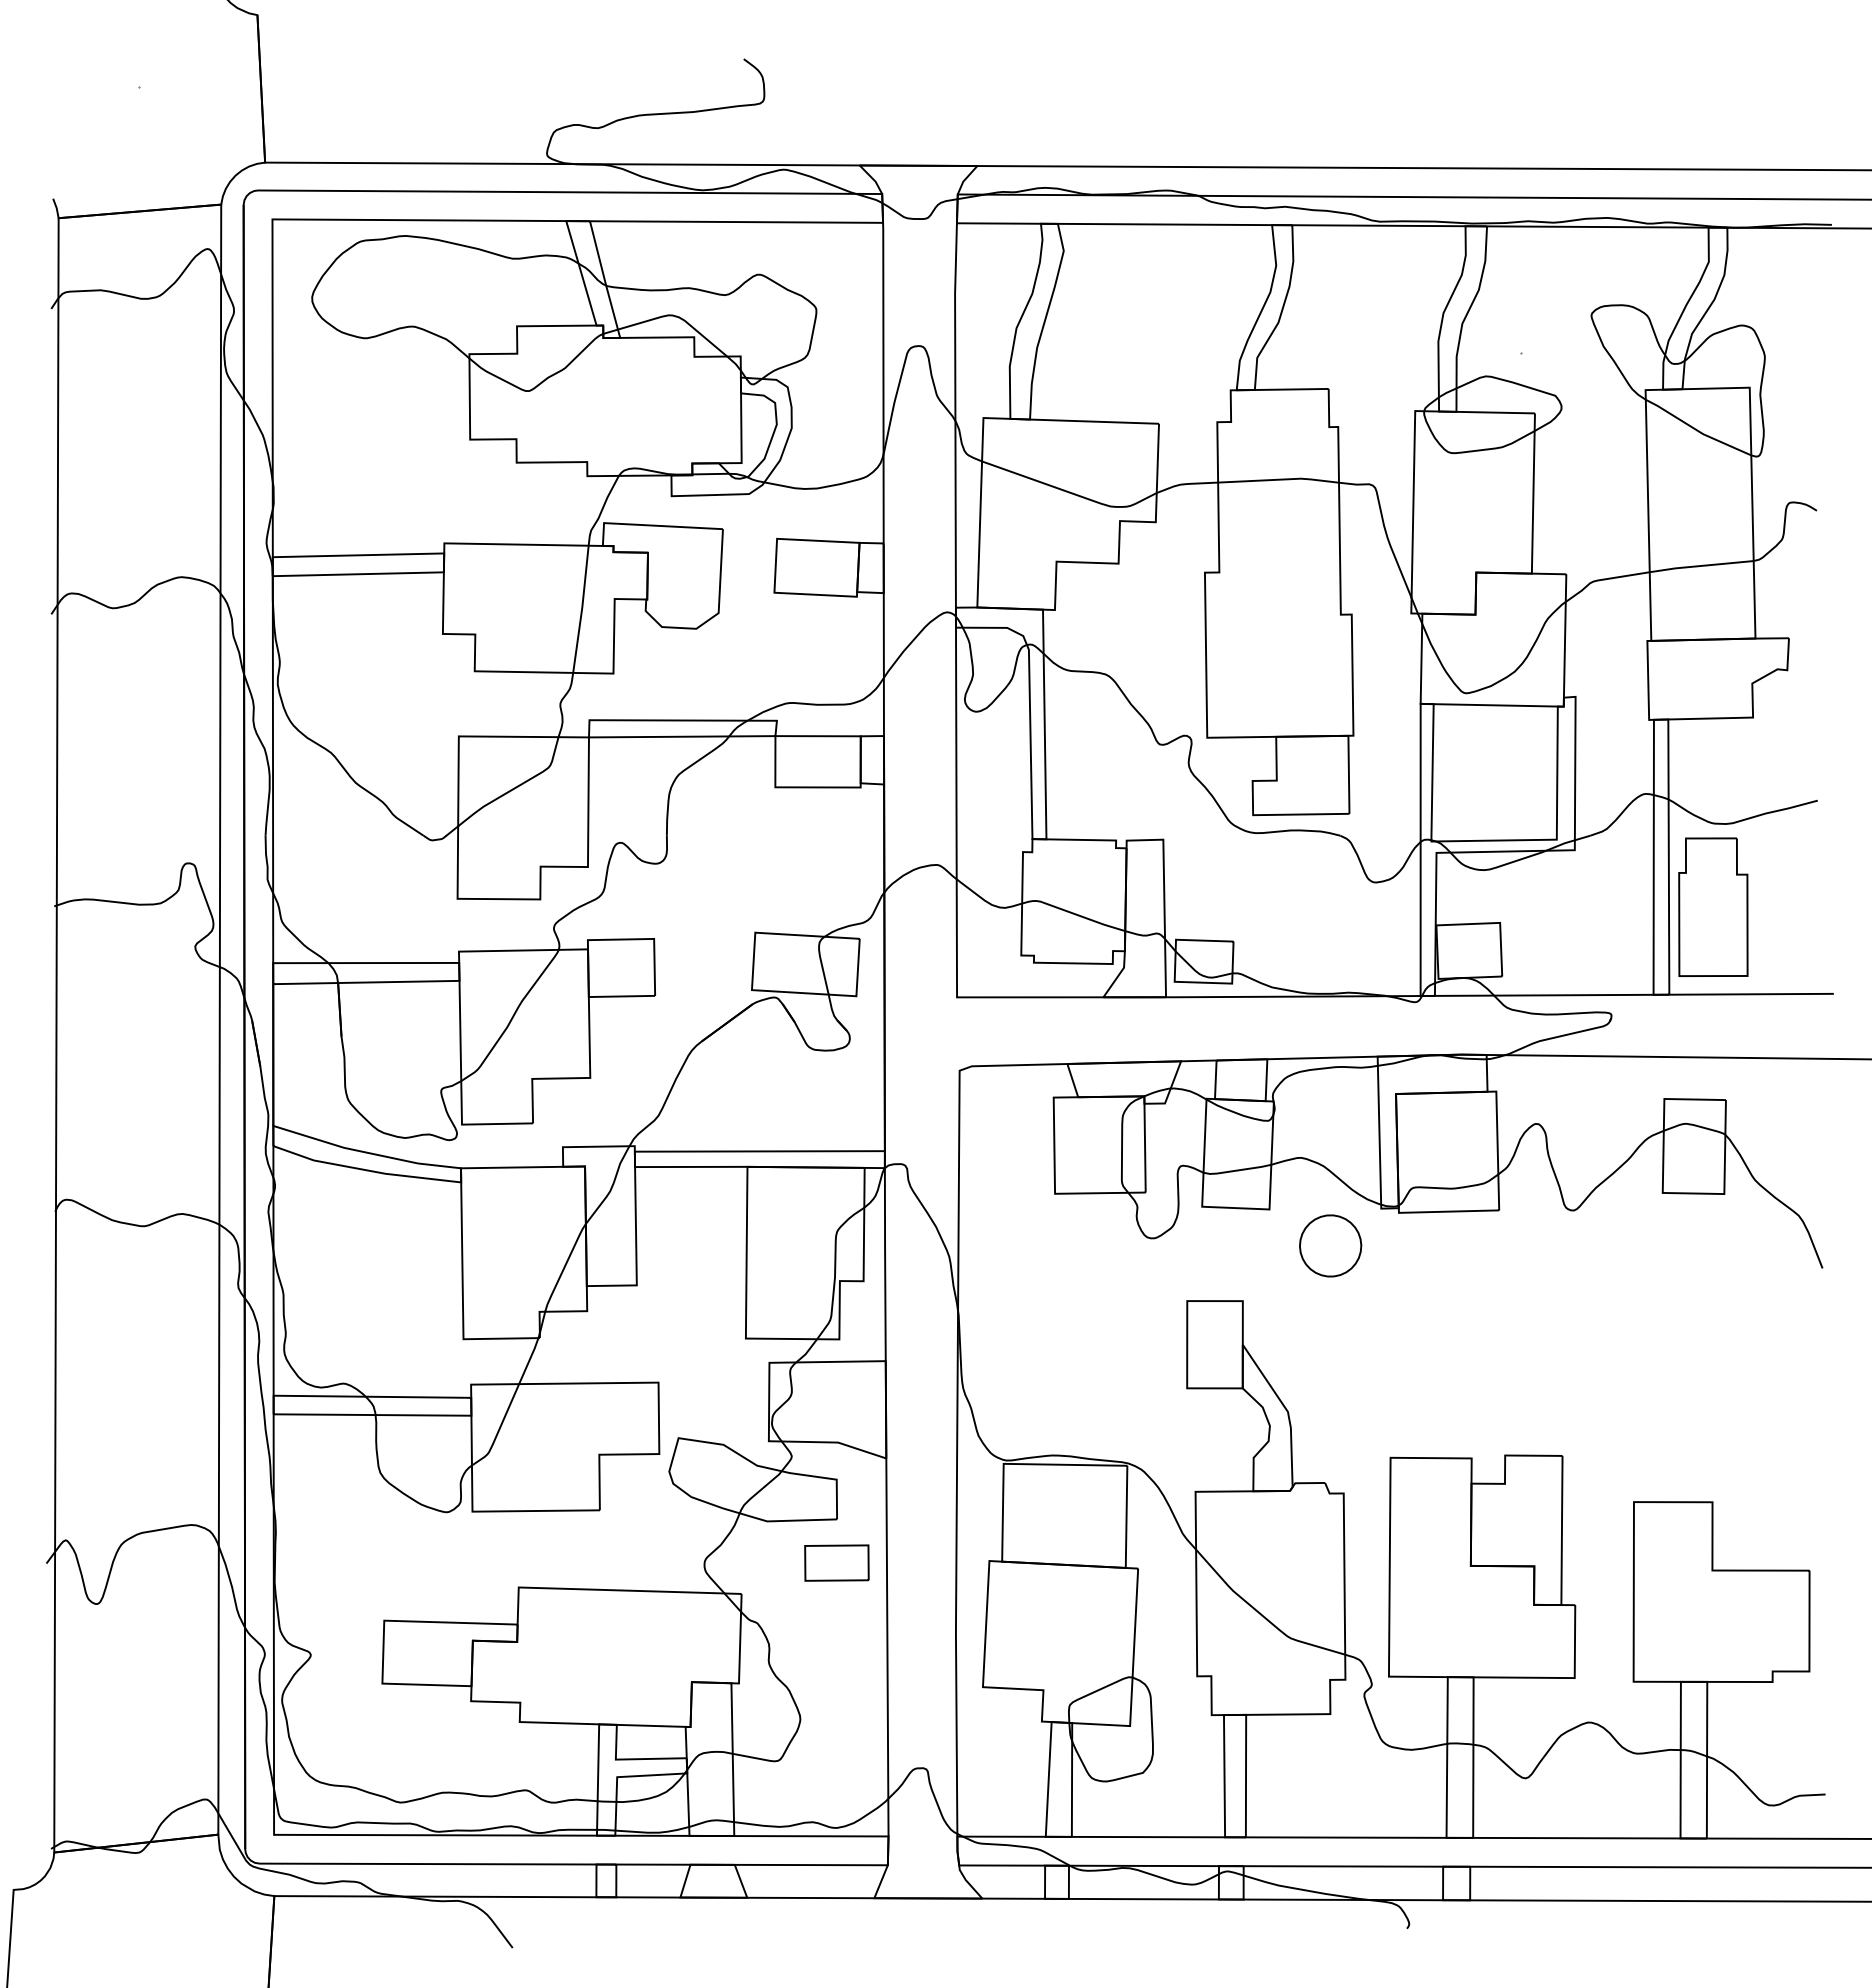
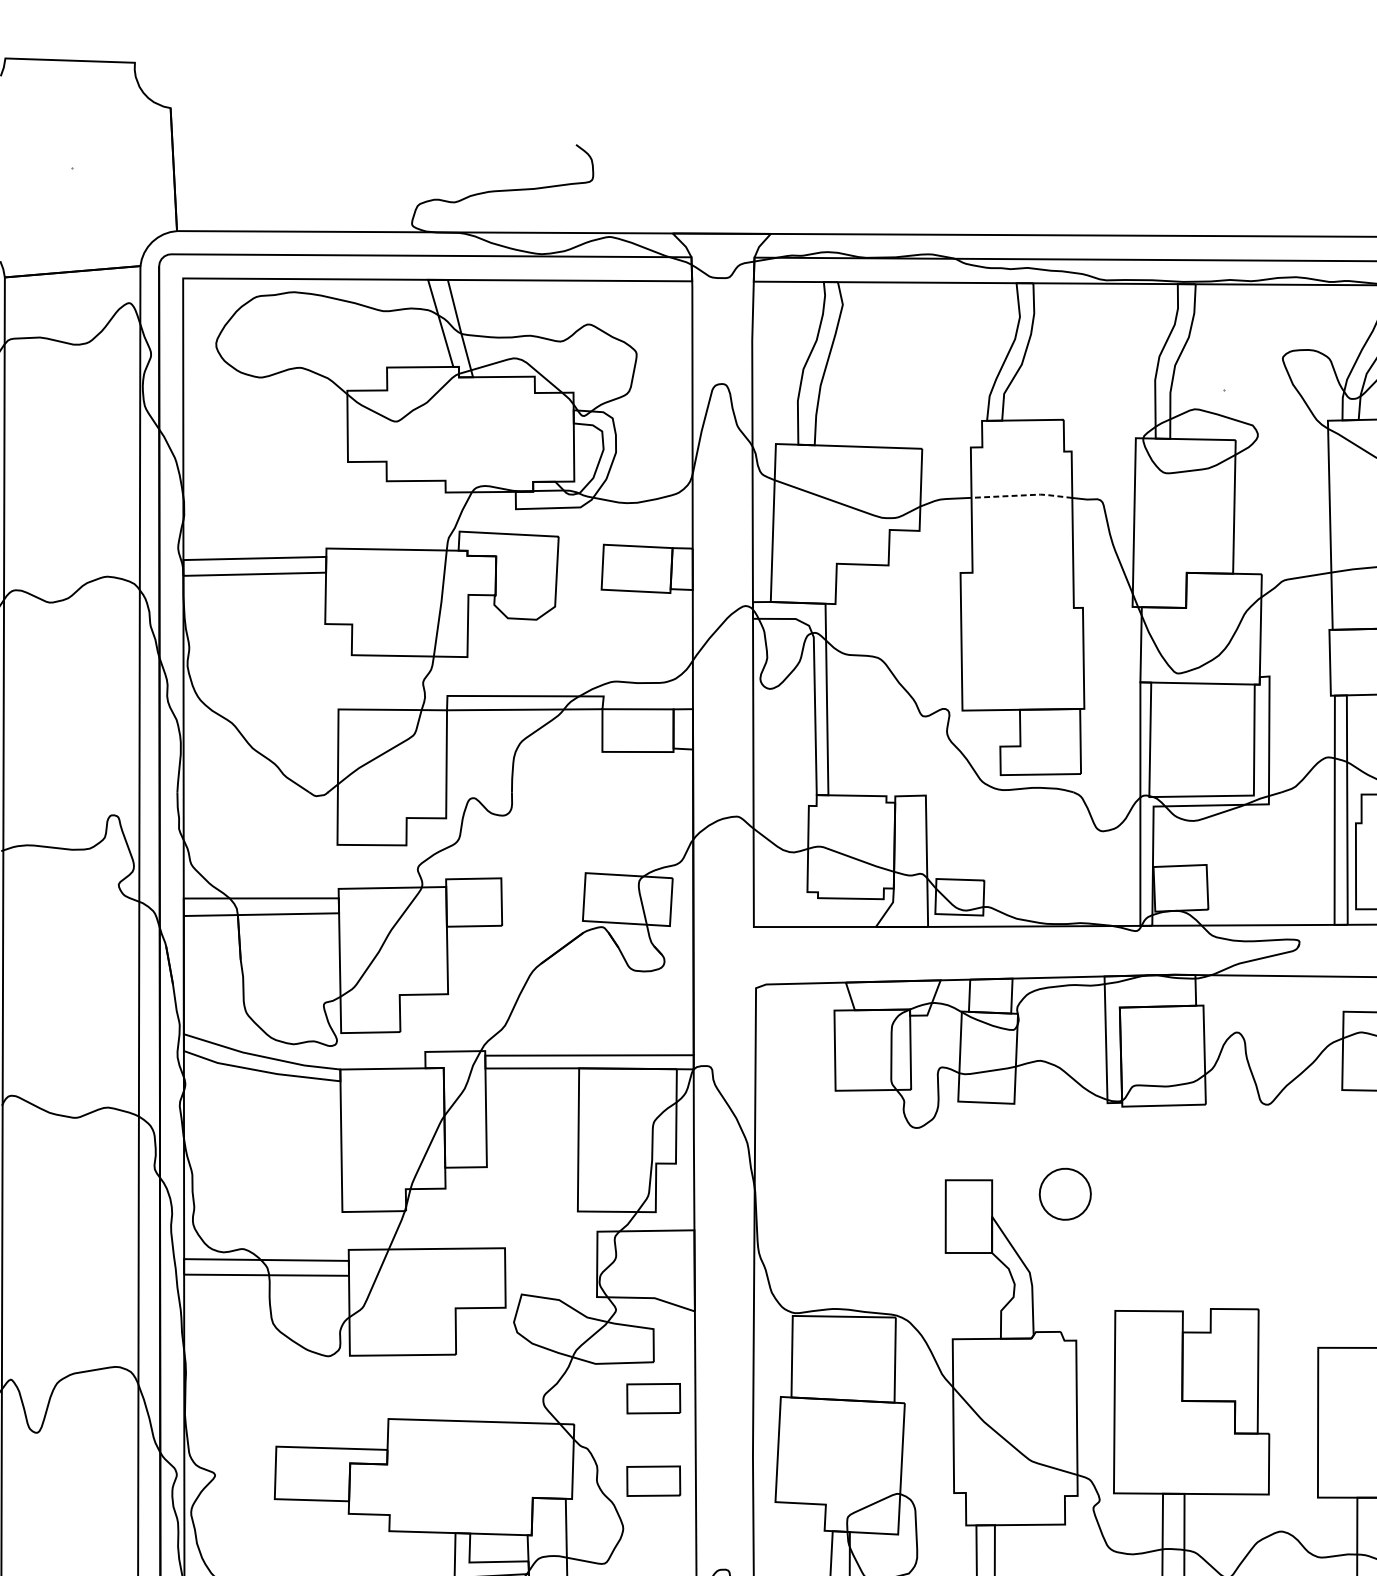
line: (1279, 479) -> (1022, 495), solid -> dashed
part: (1330, 1245) -> (1065, 1193), moved
part: (836, 1661) -> (653, 1480), added

